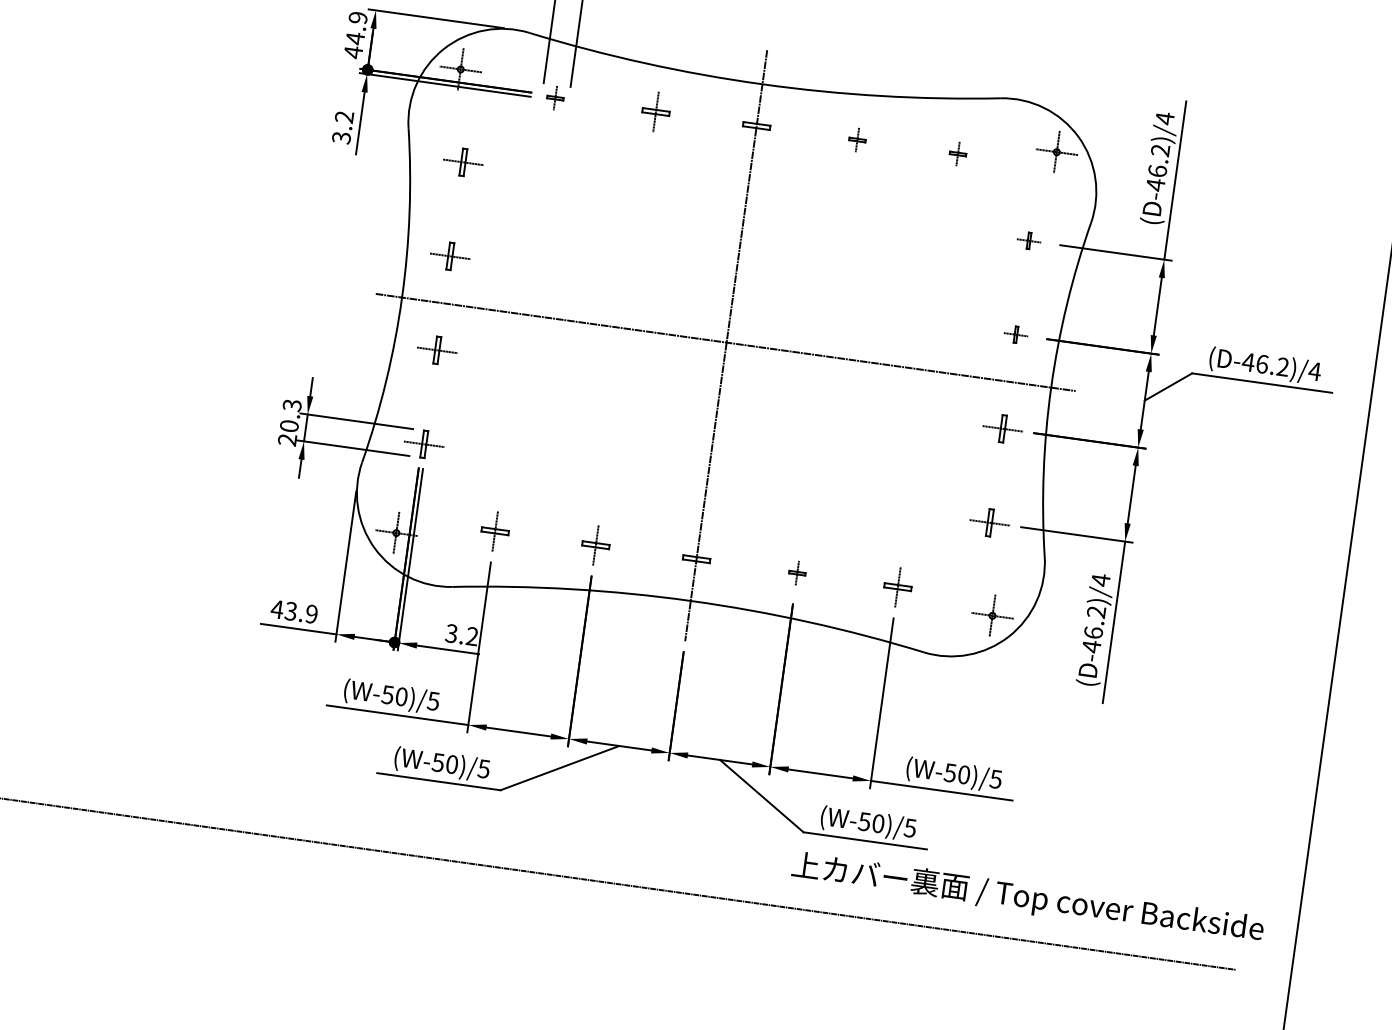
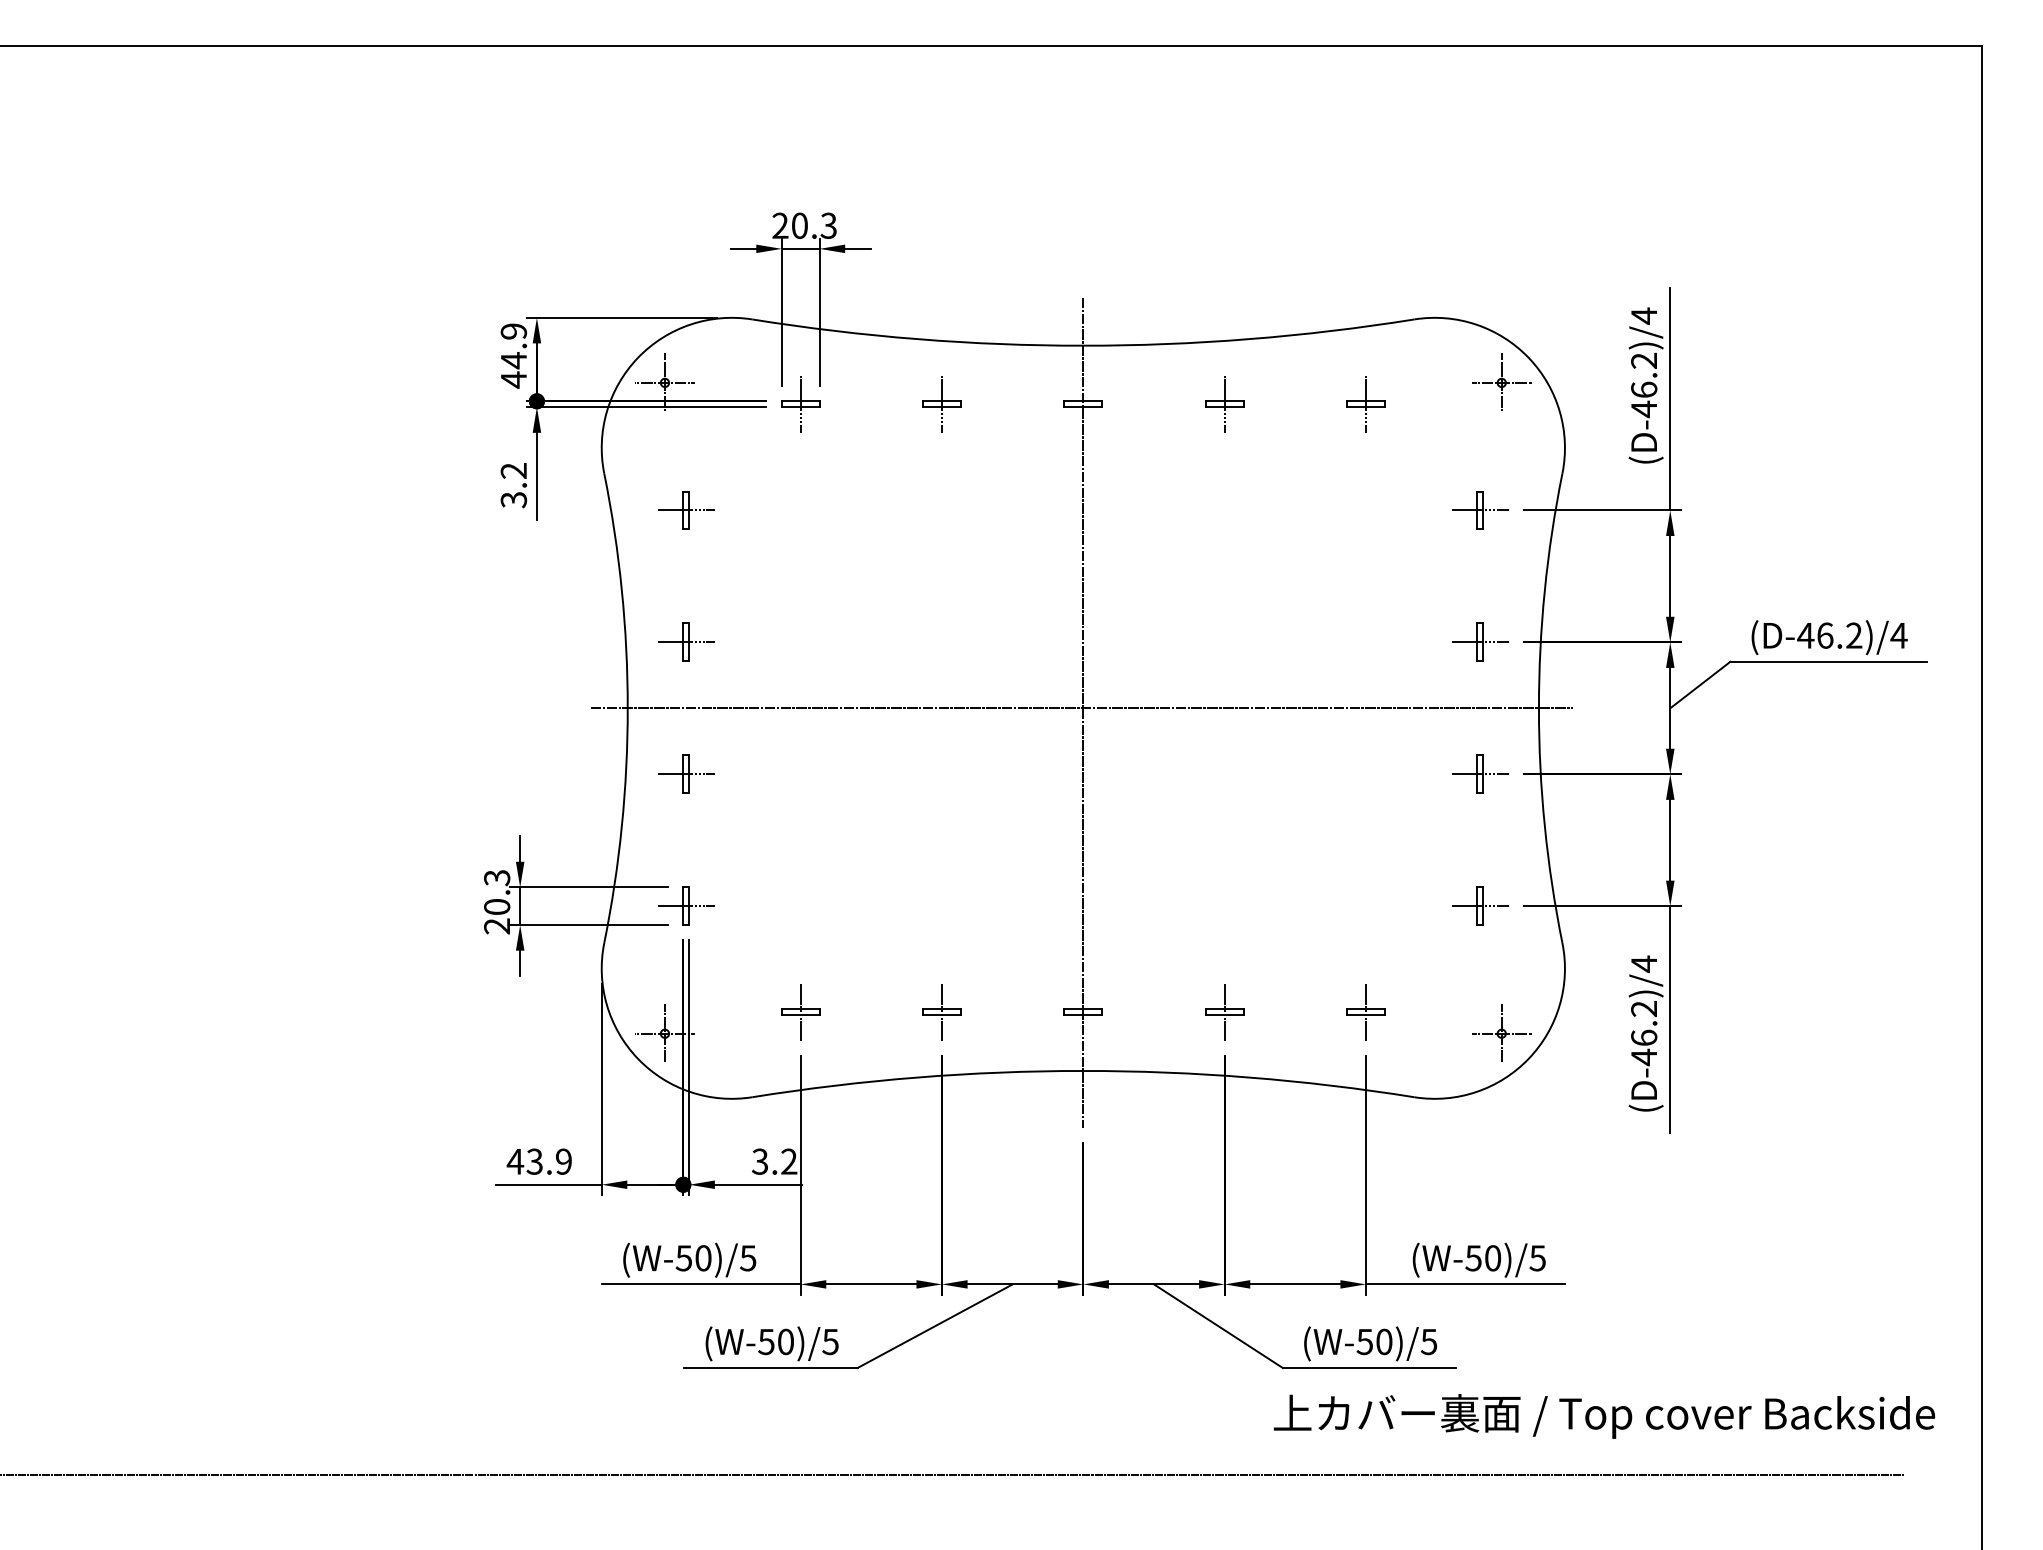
part: (555, 98) -> (800, 404), size x1.67
part: (857, 140) -> (1224, 404), size x1.67
part: (957, 154) -> (1365, 404), size x1.67
part: (1029, 240) -> (1480, 510), size x1.67
part: (1016, 334) -> (1480, 641), size x1.67
part: (797, 573) -> (1224, 1012), size x1.67

